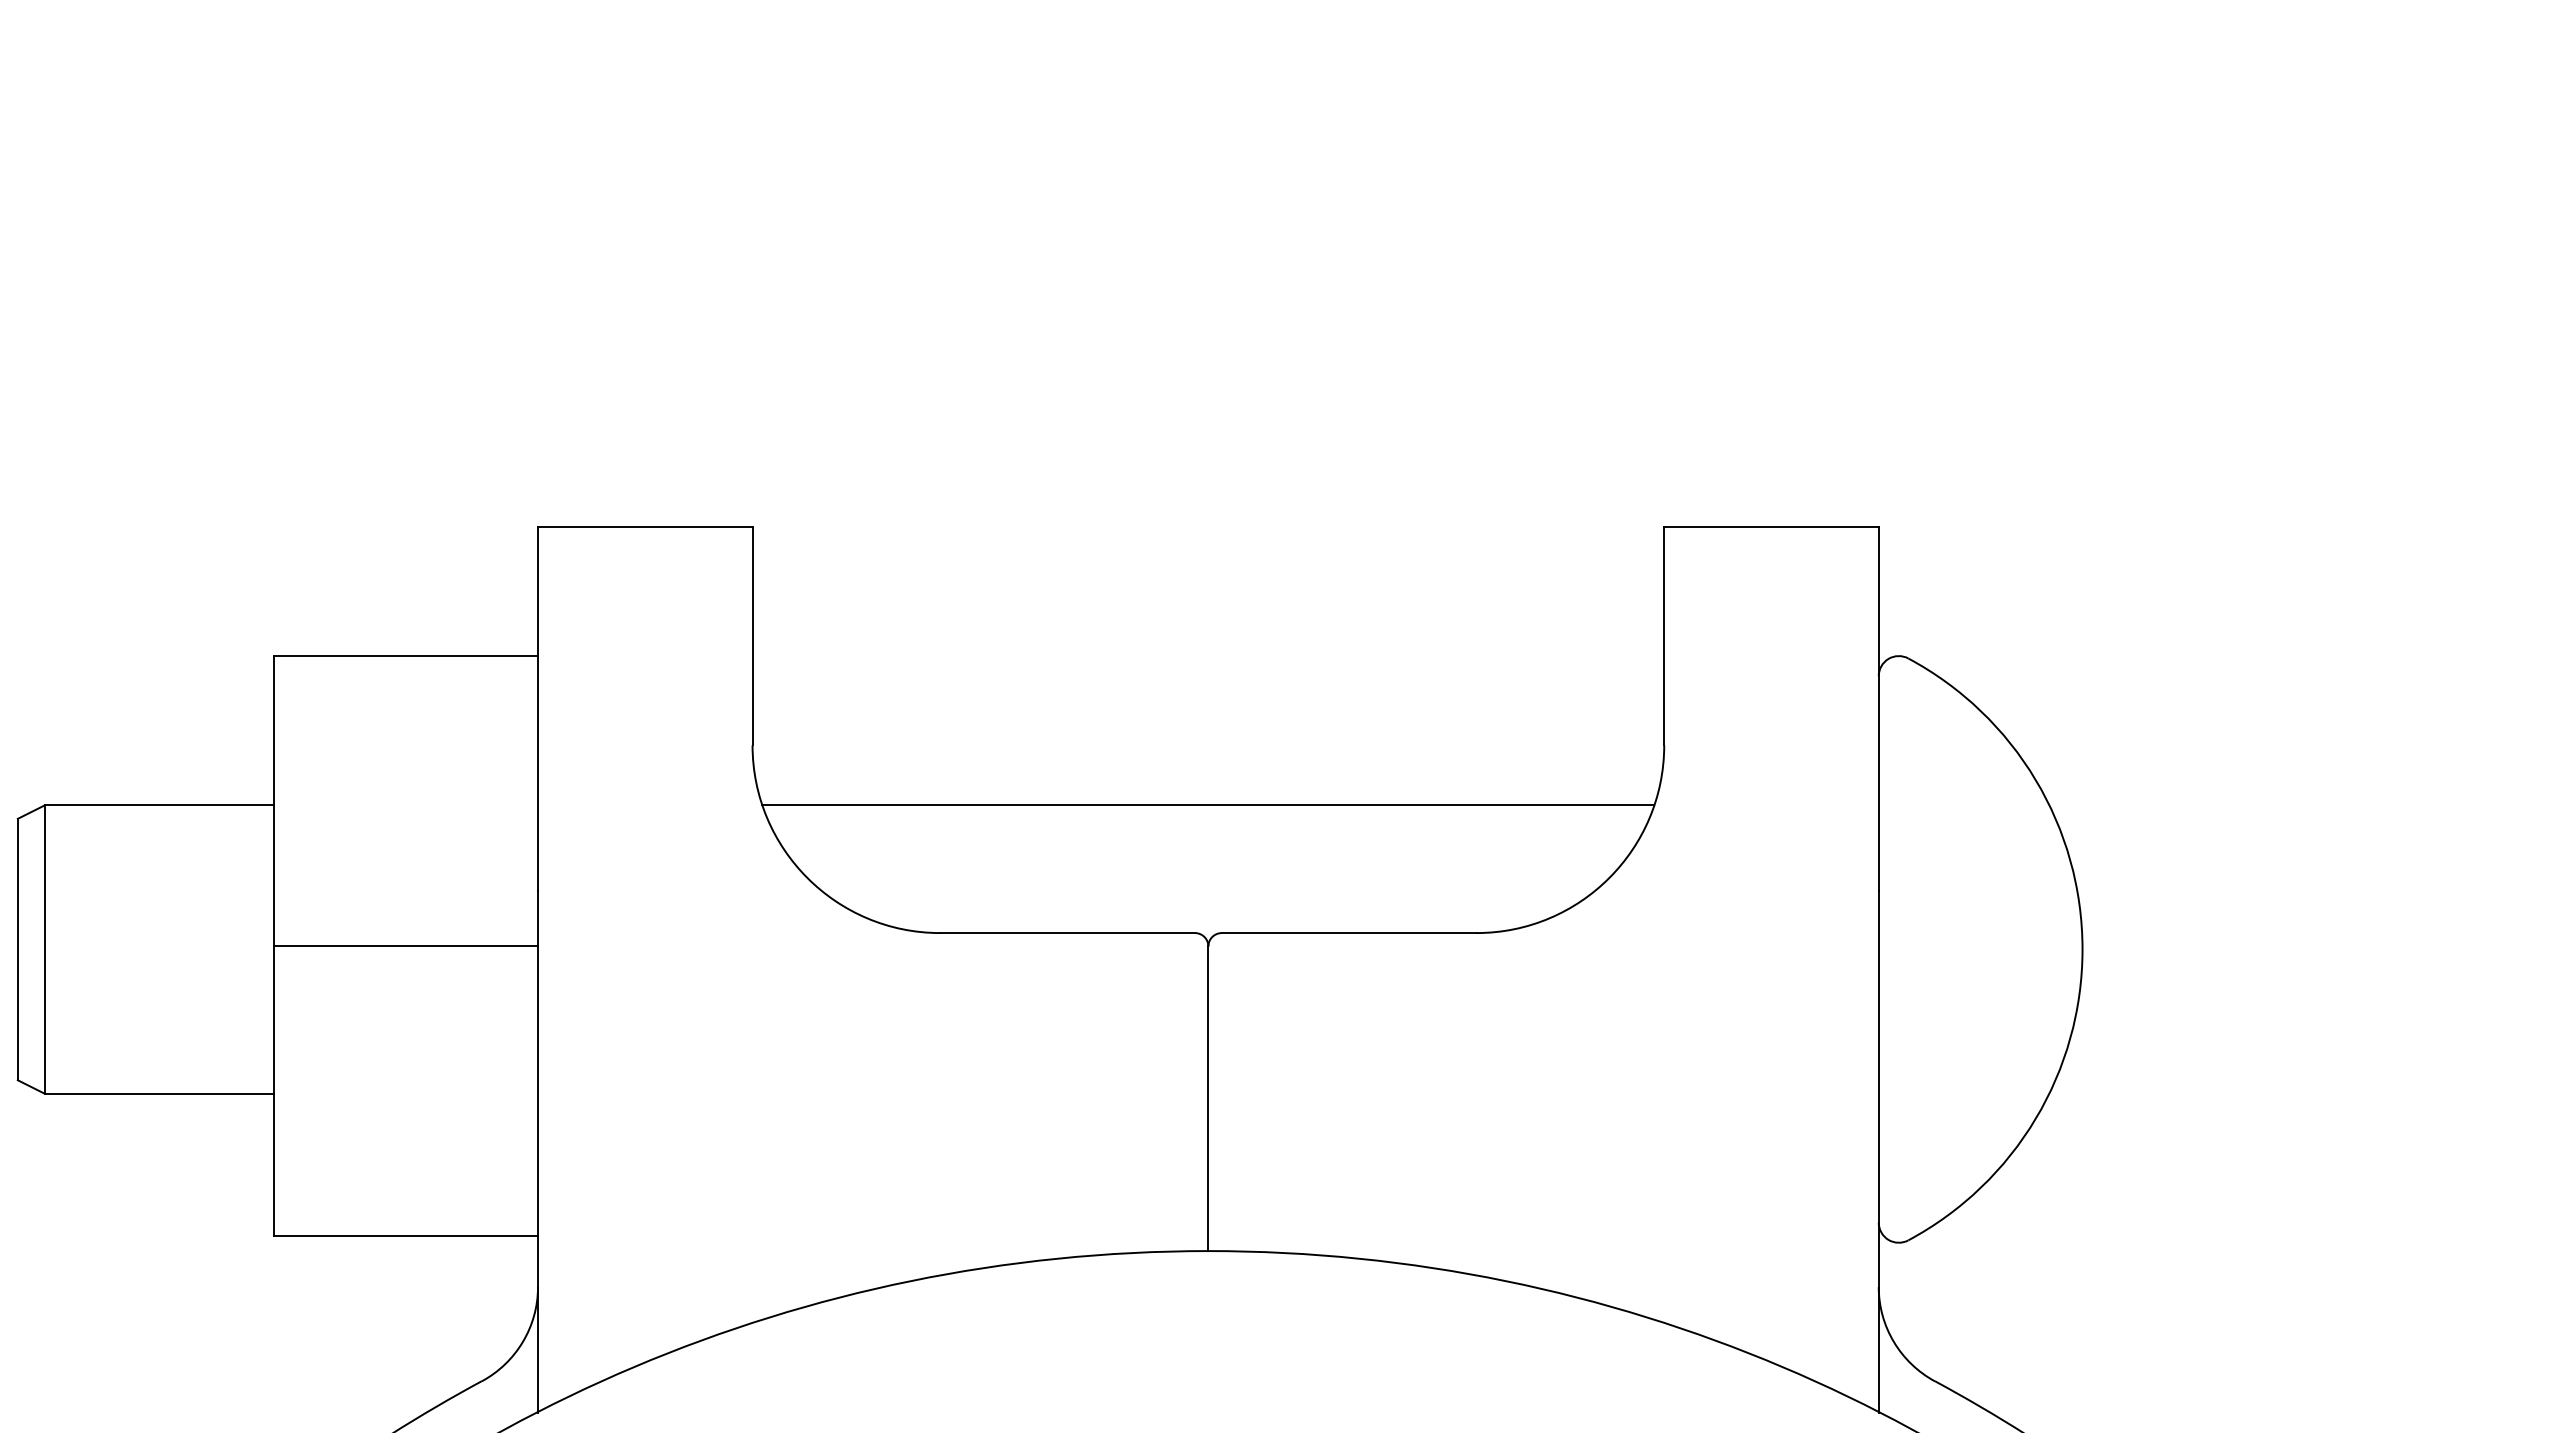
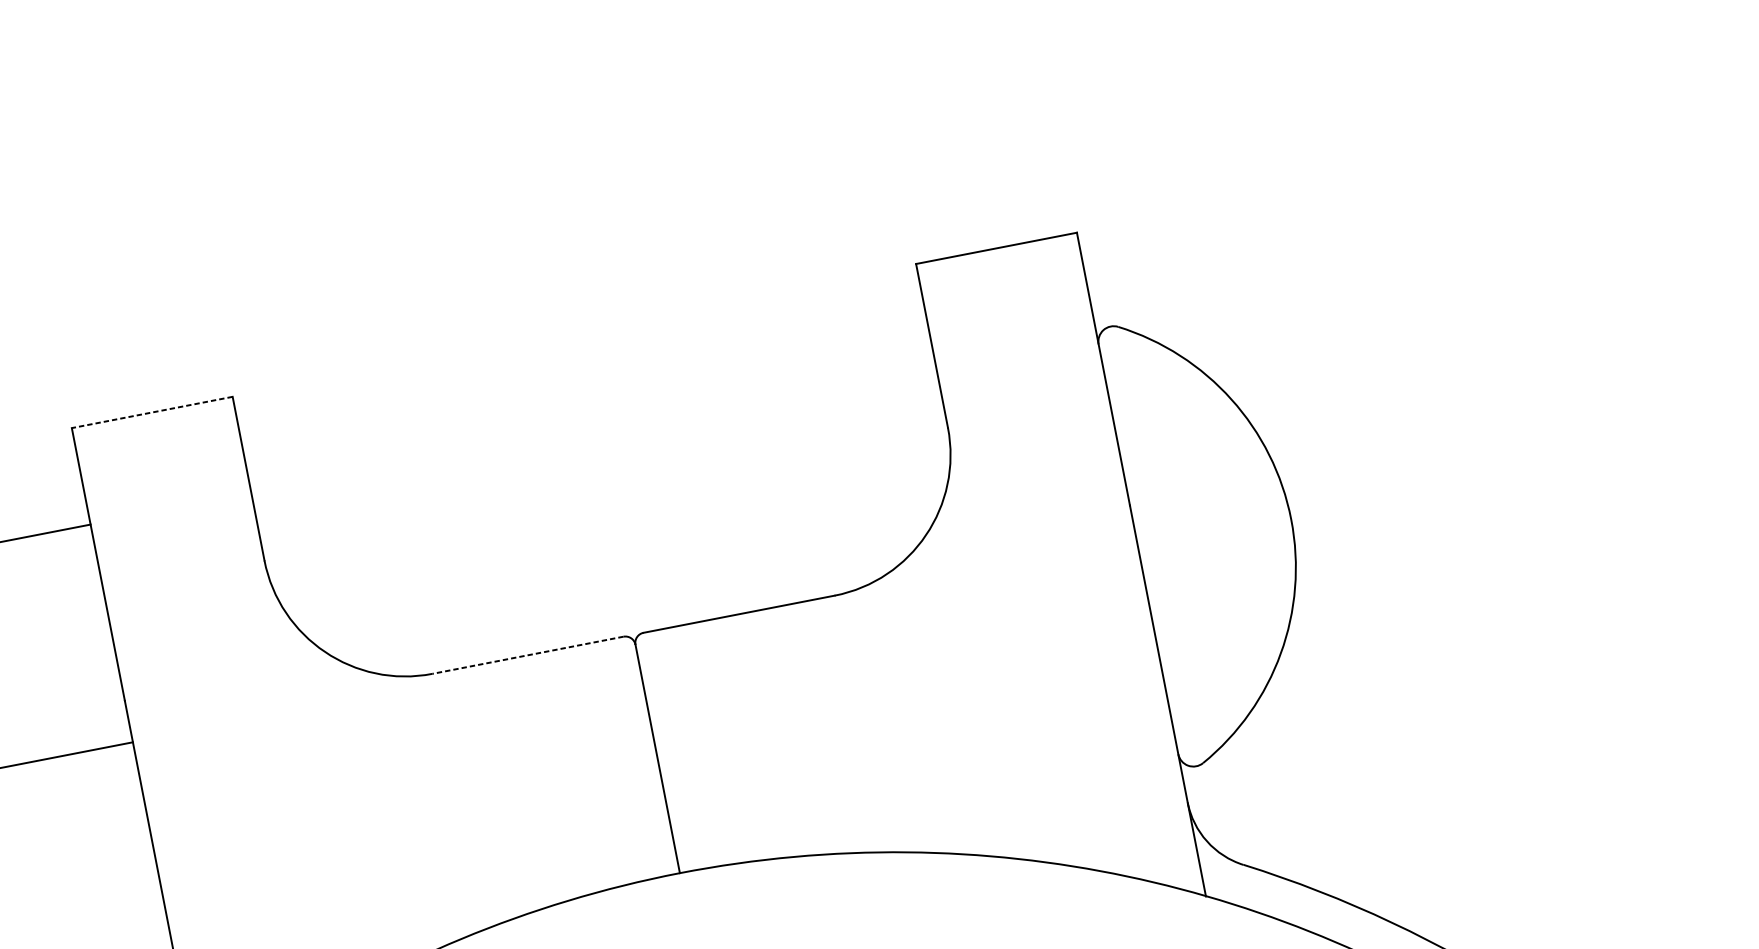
line: (644, 527) -> (151, 412), solid -> dashed
line: (1208, 805) -> (615, 539), removed
line: (1067, 933) -> (528, 655), solid -> dashed

